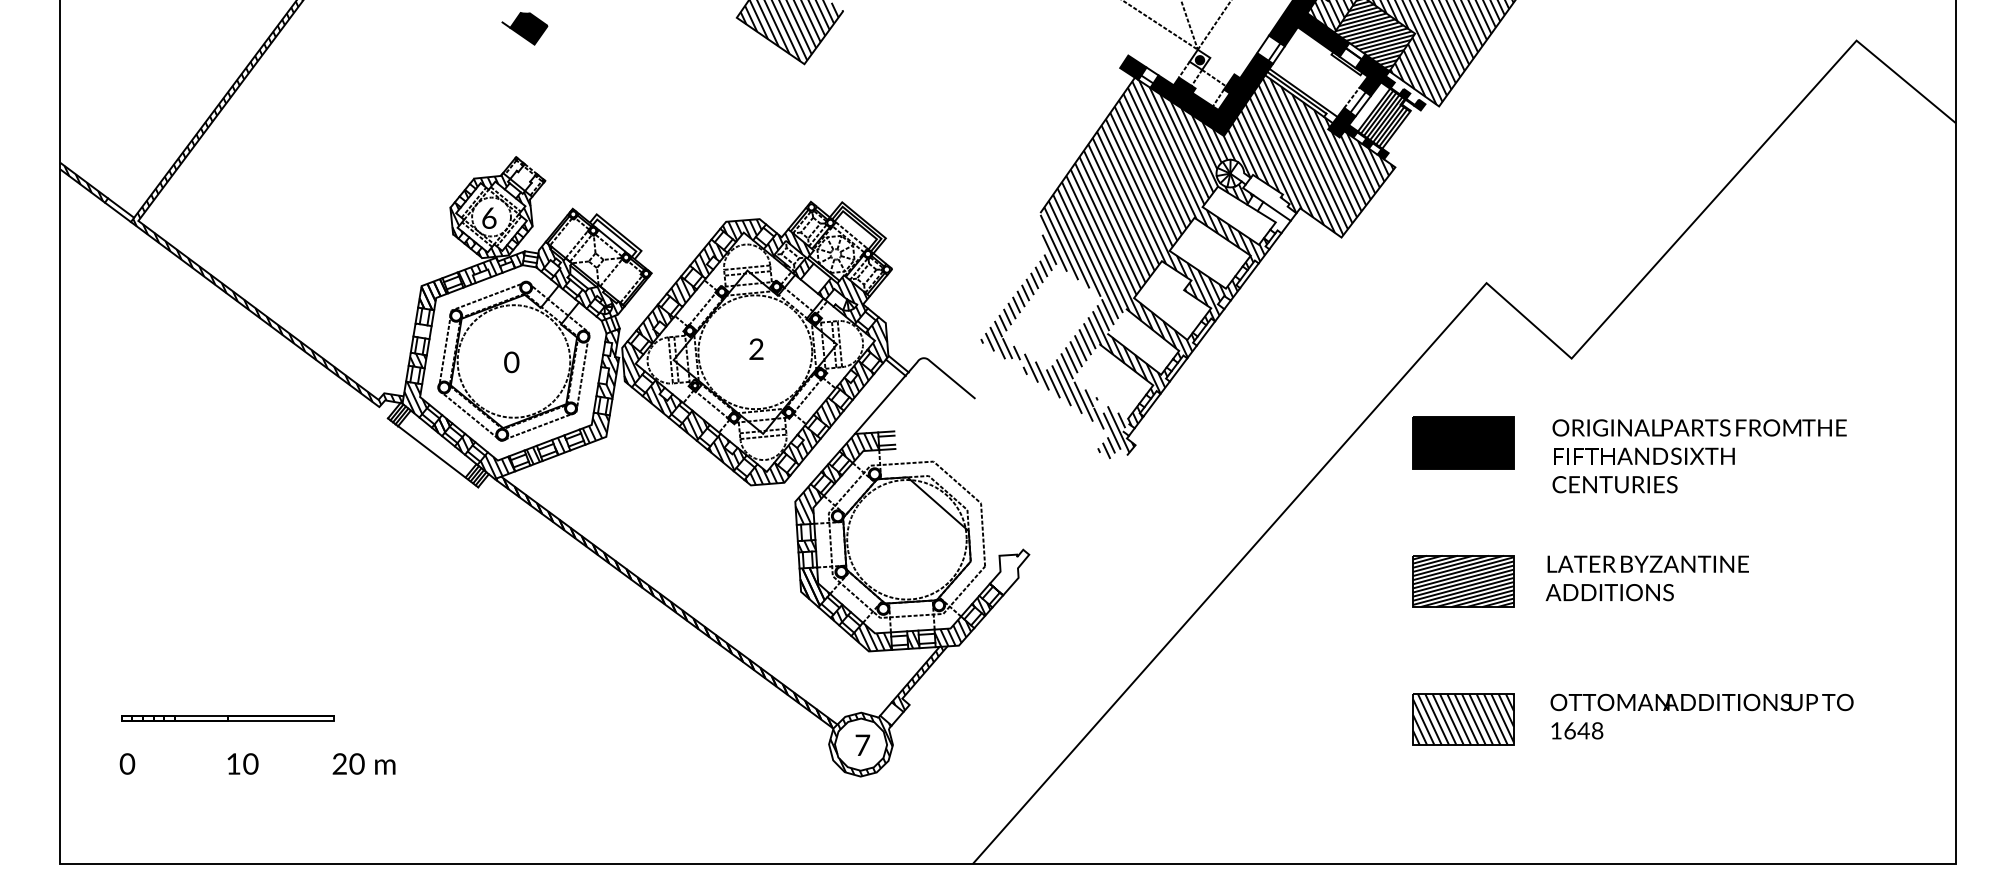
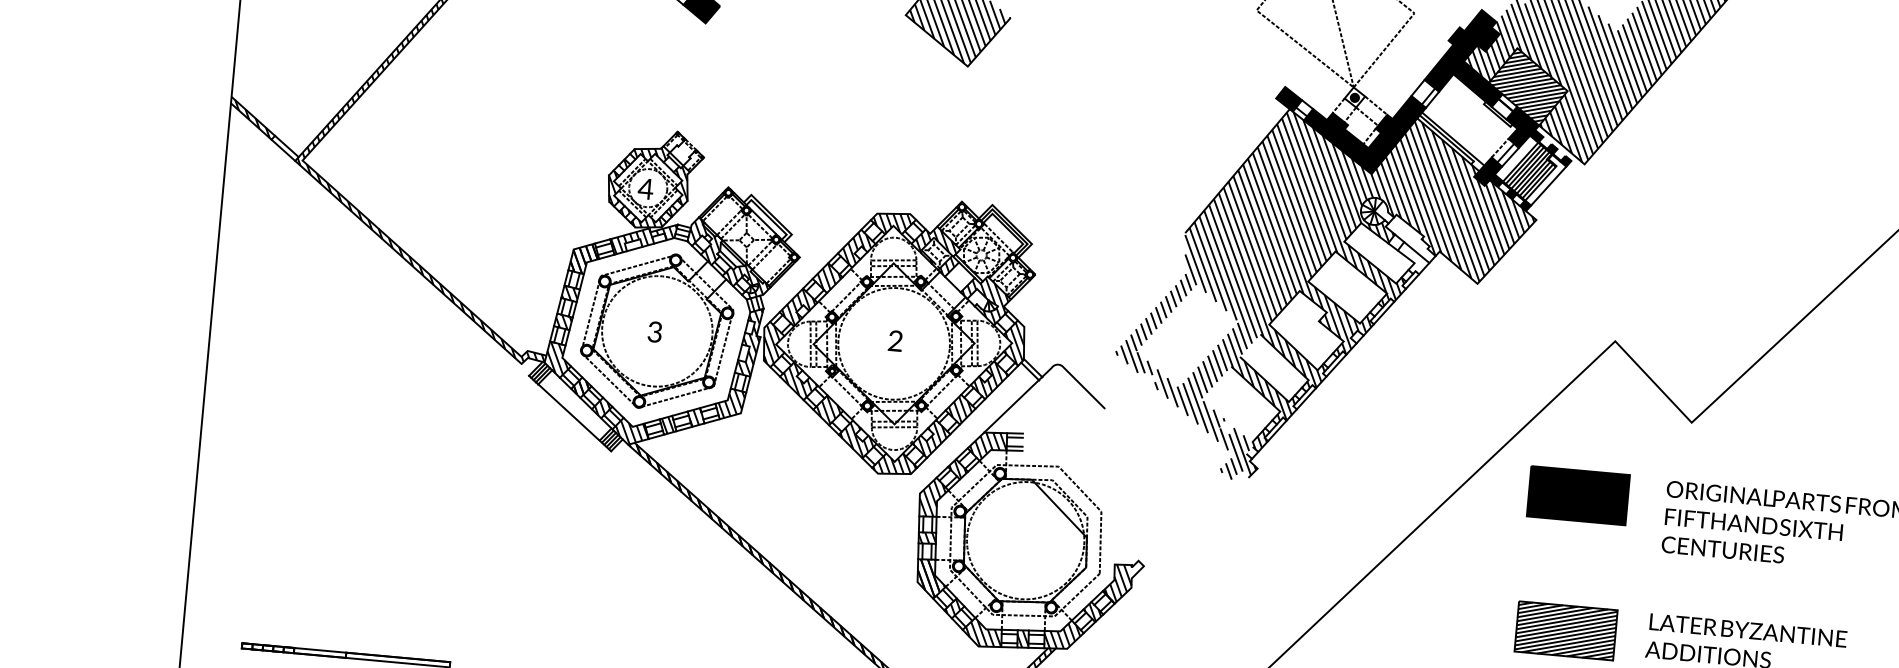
line: (1222, 65) -> (1376, 105), added
line: (1404, 131) -> (1548, 185), added
text: (488, 218) -> (645, 189), 6 -> 4
line: (615, 276) -> (764, 257), added
hatch: (421, 330) -> (569, 292), added
text: (511, 362) -> (654, 332), 0 -> 3
hatch: (1004, 573) -> (1118, 582), added

